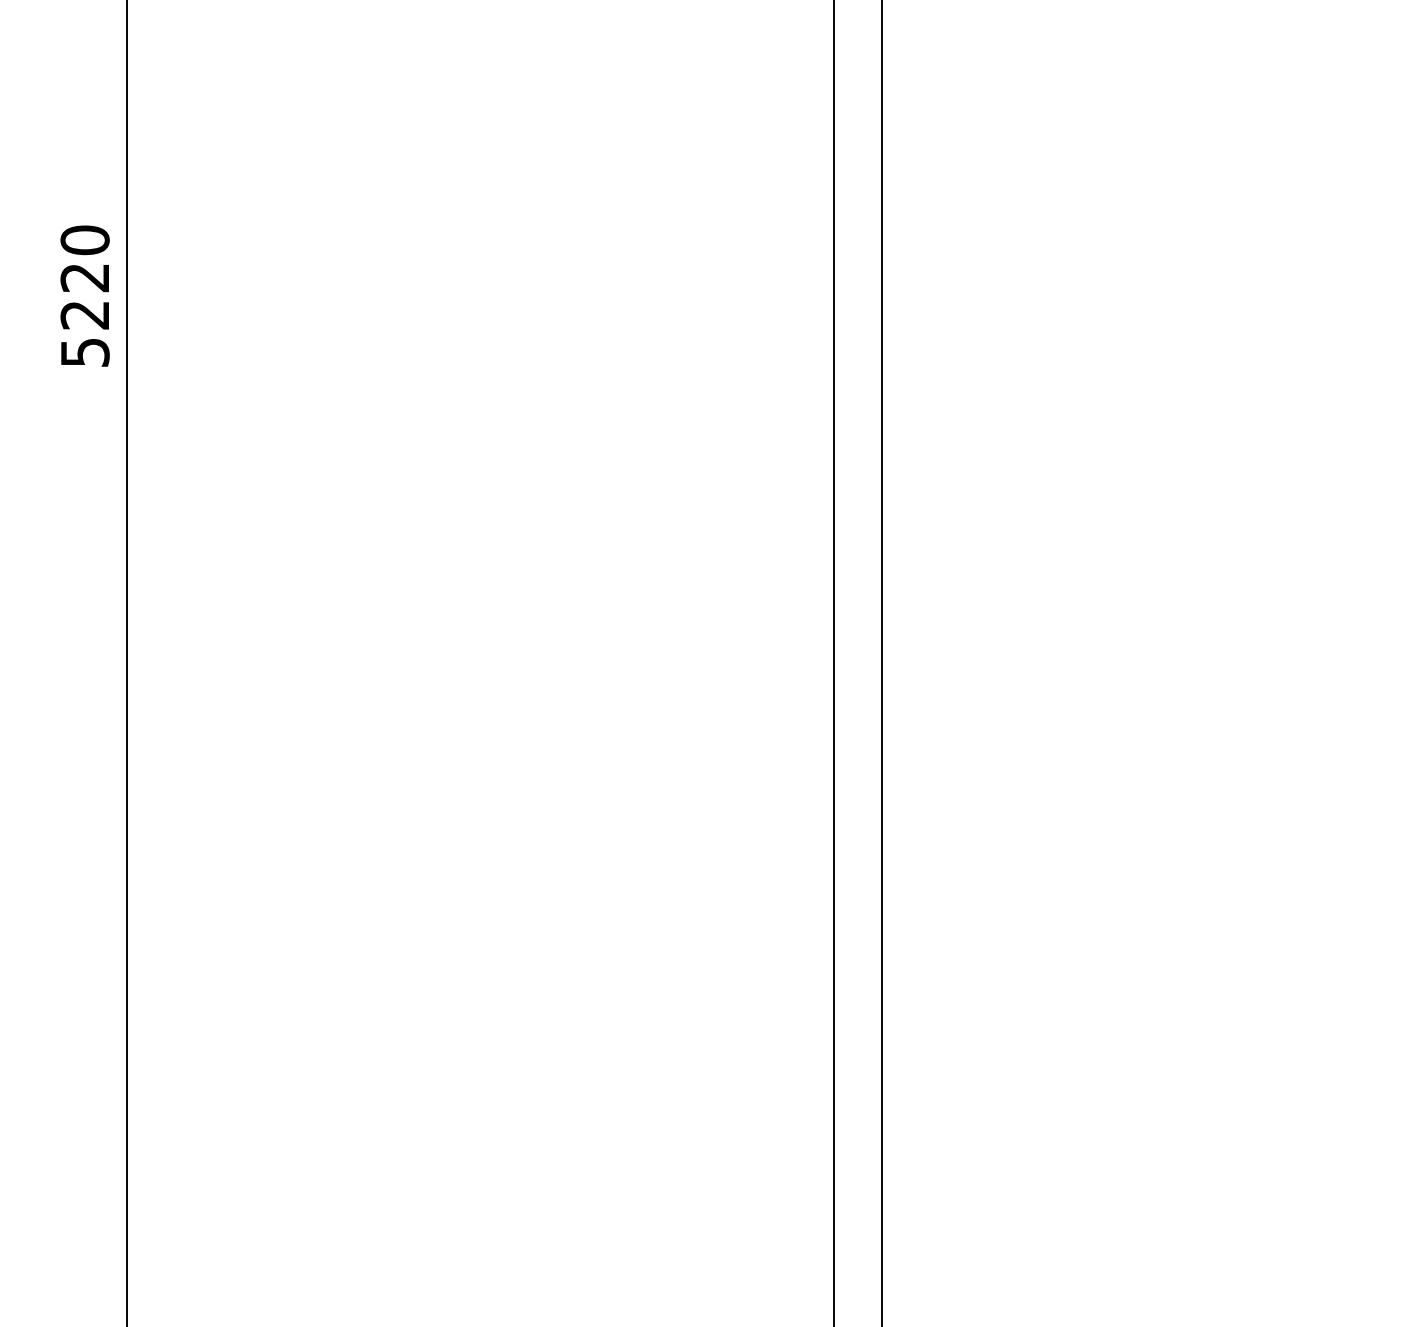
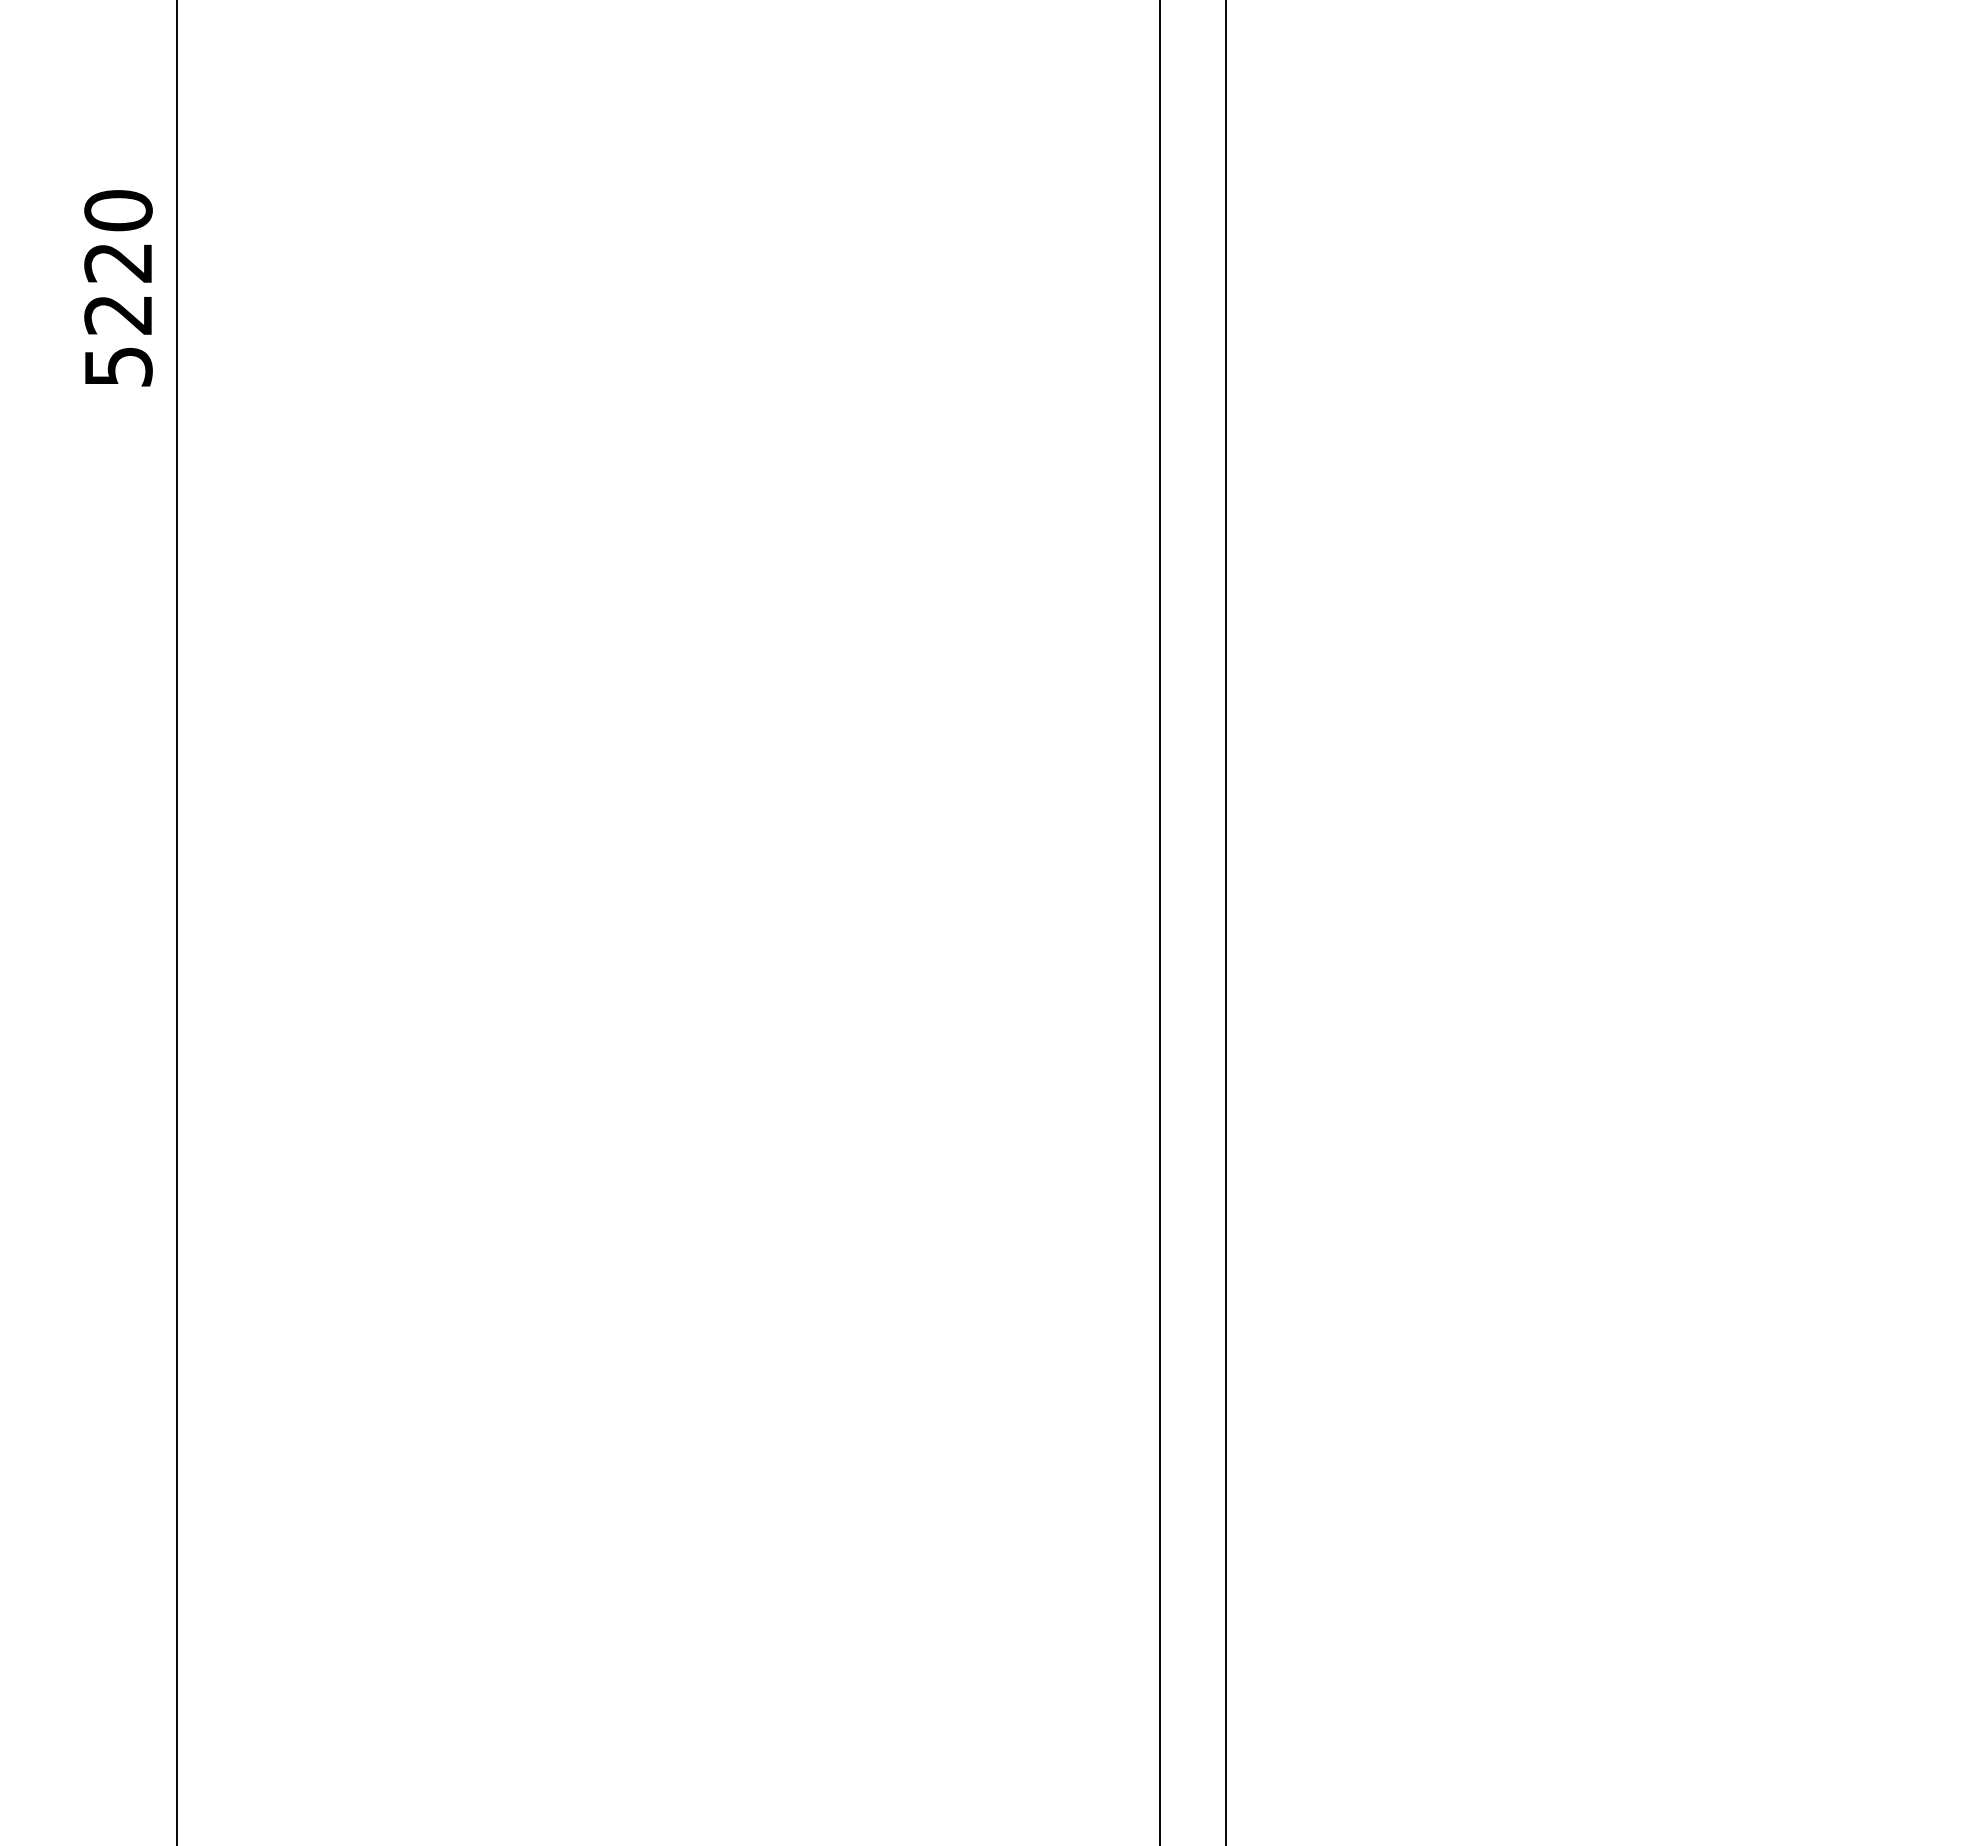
text: (84, 295) -> (117, 287), moved

